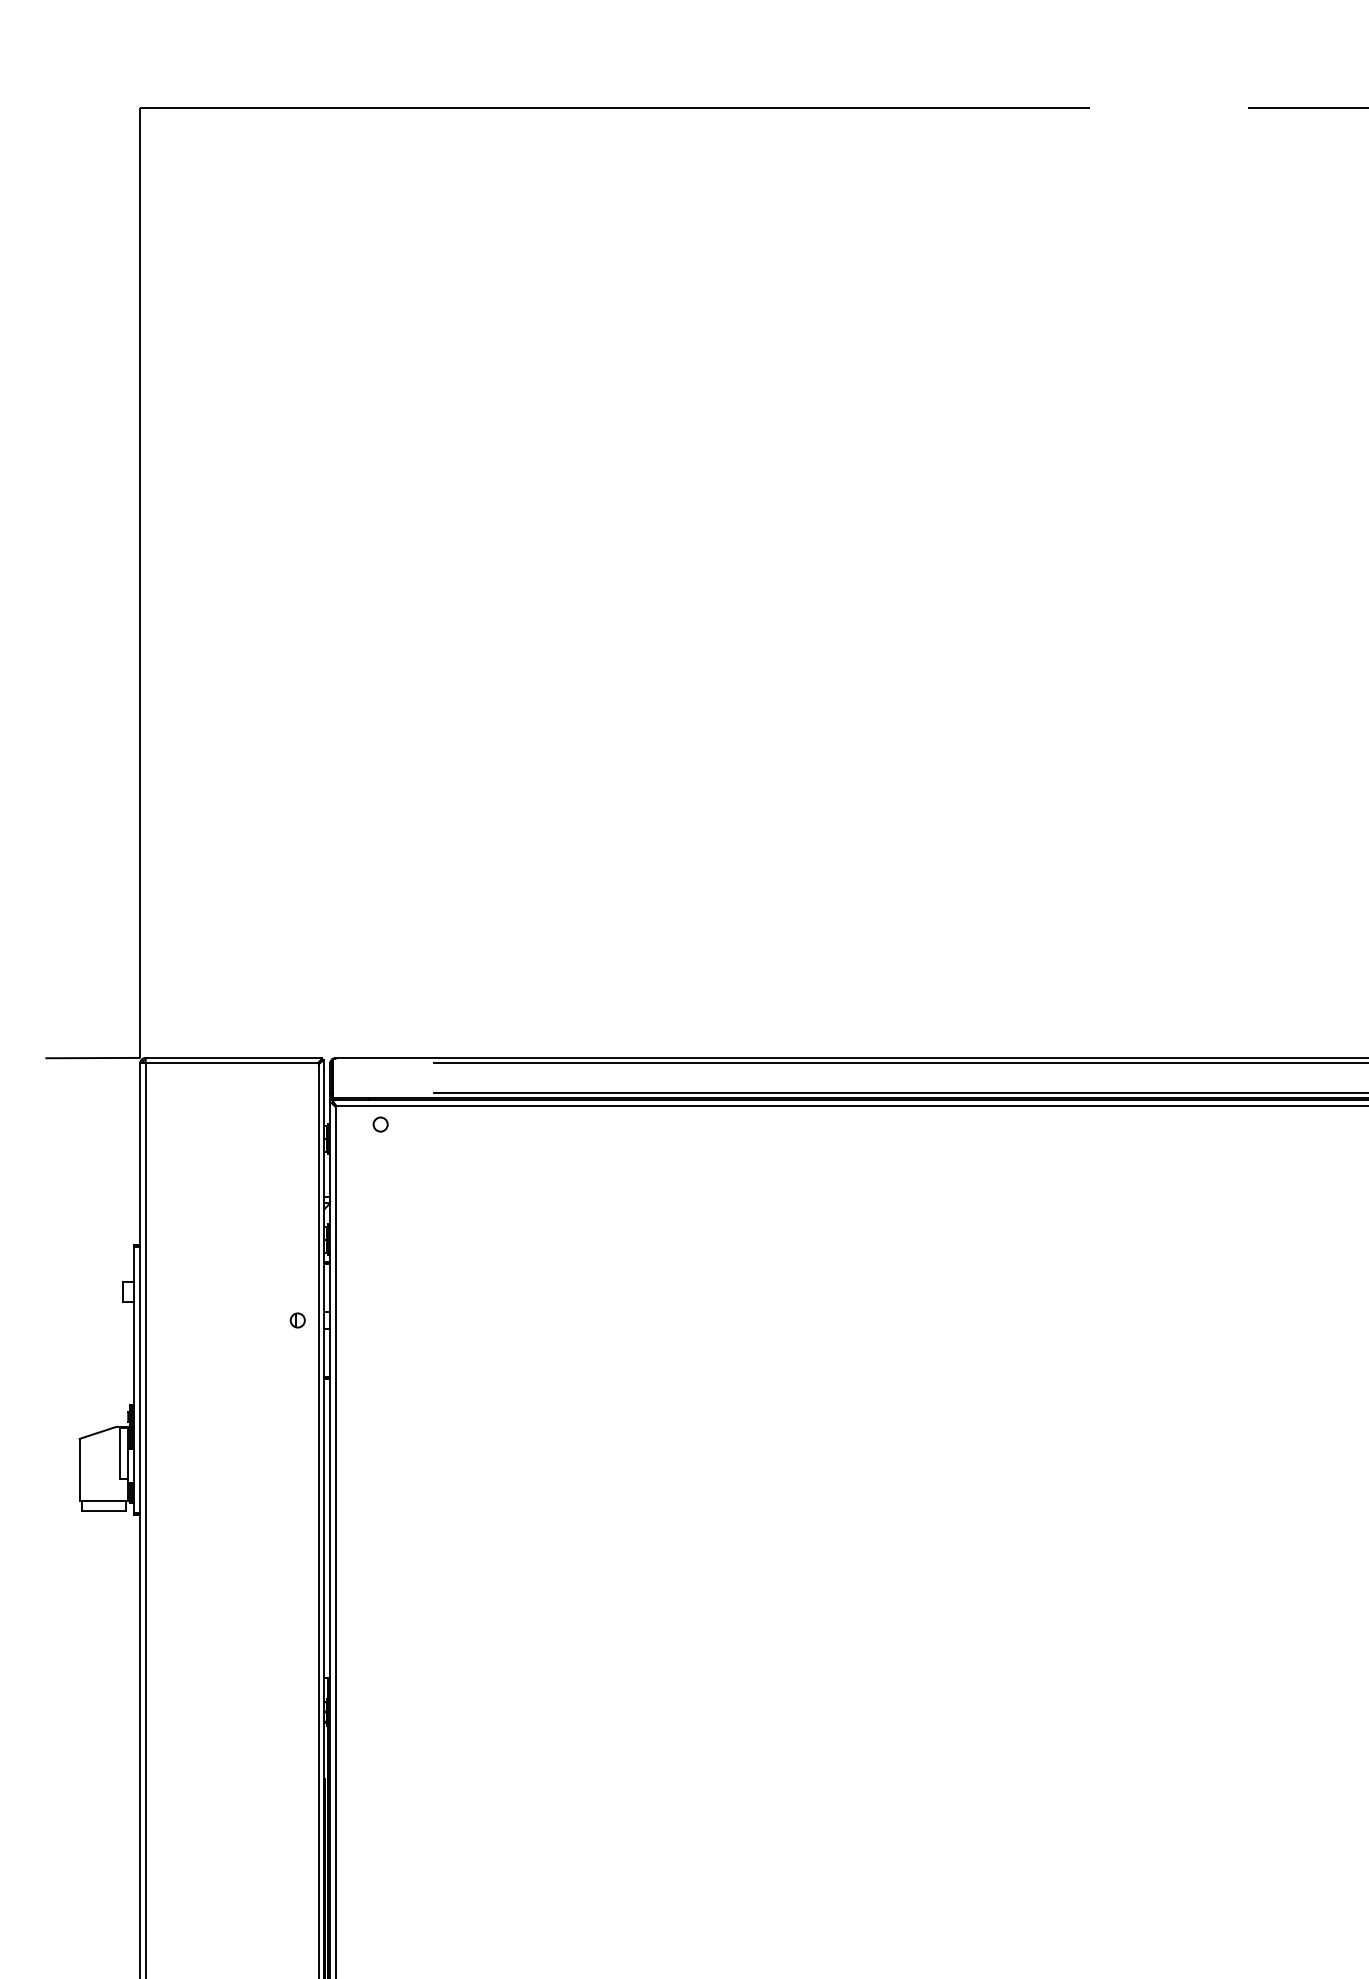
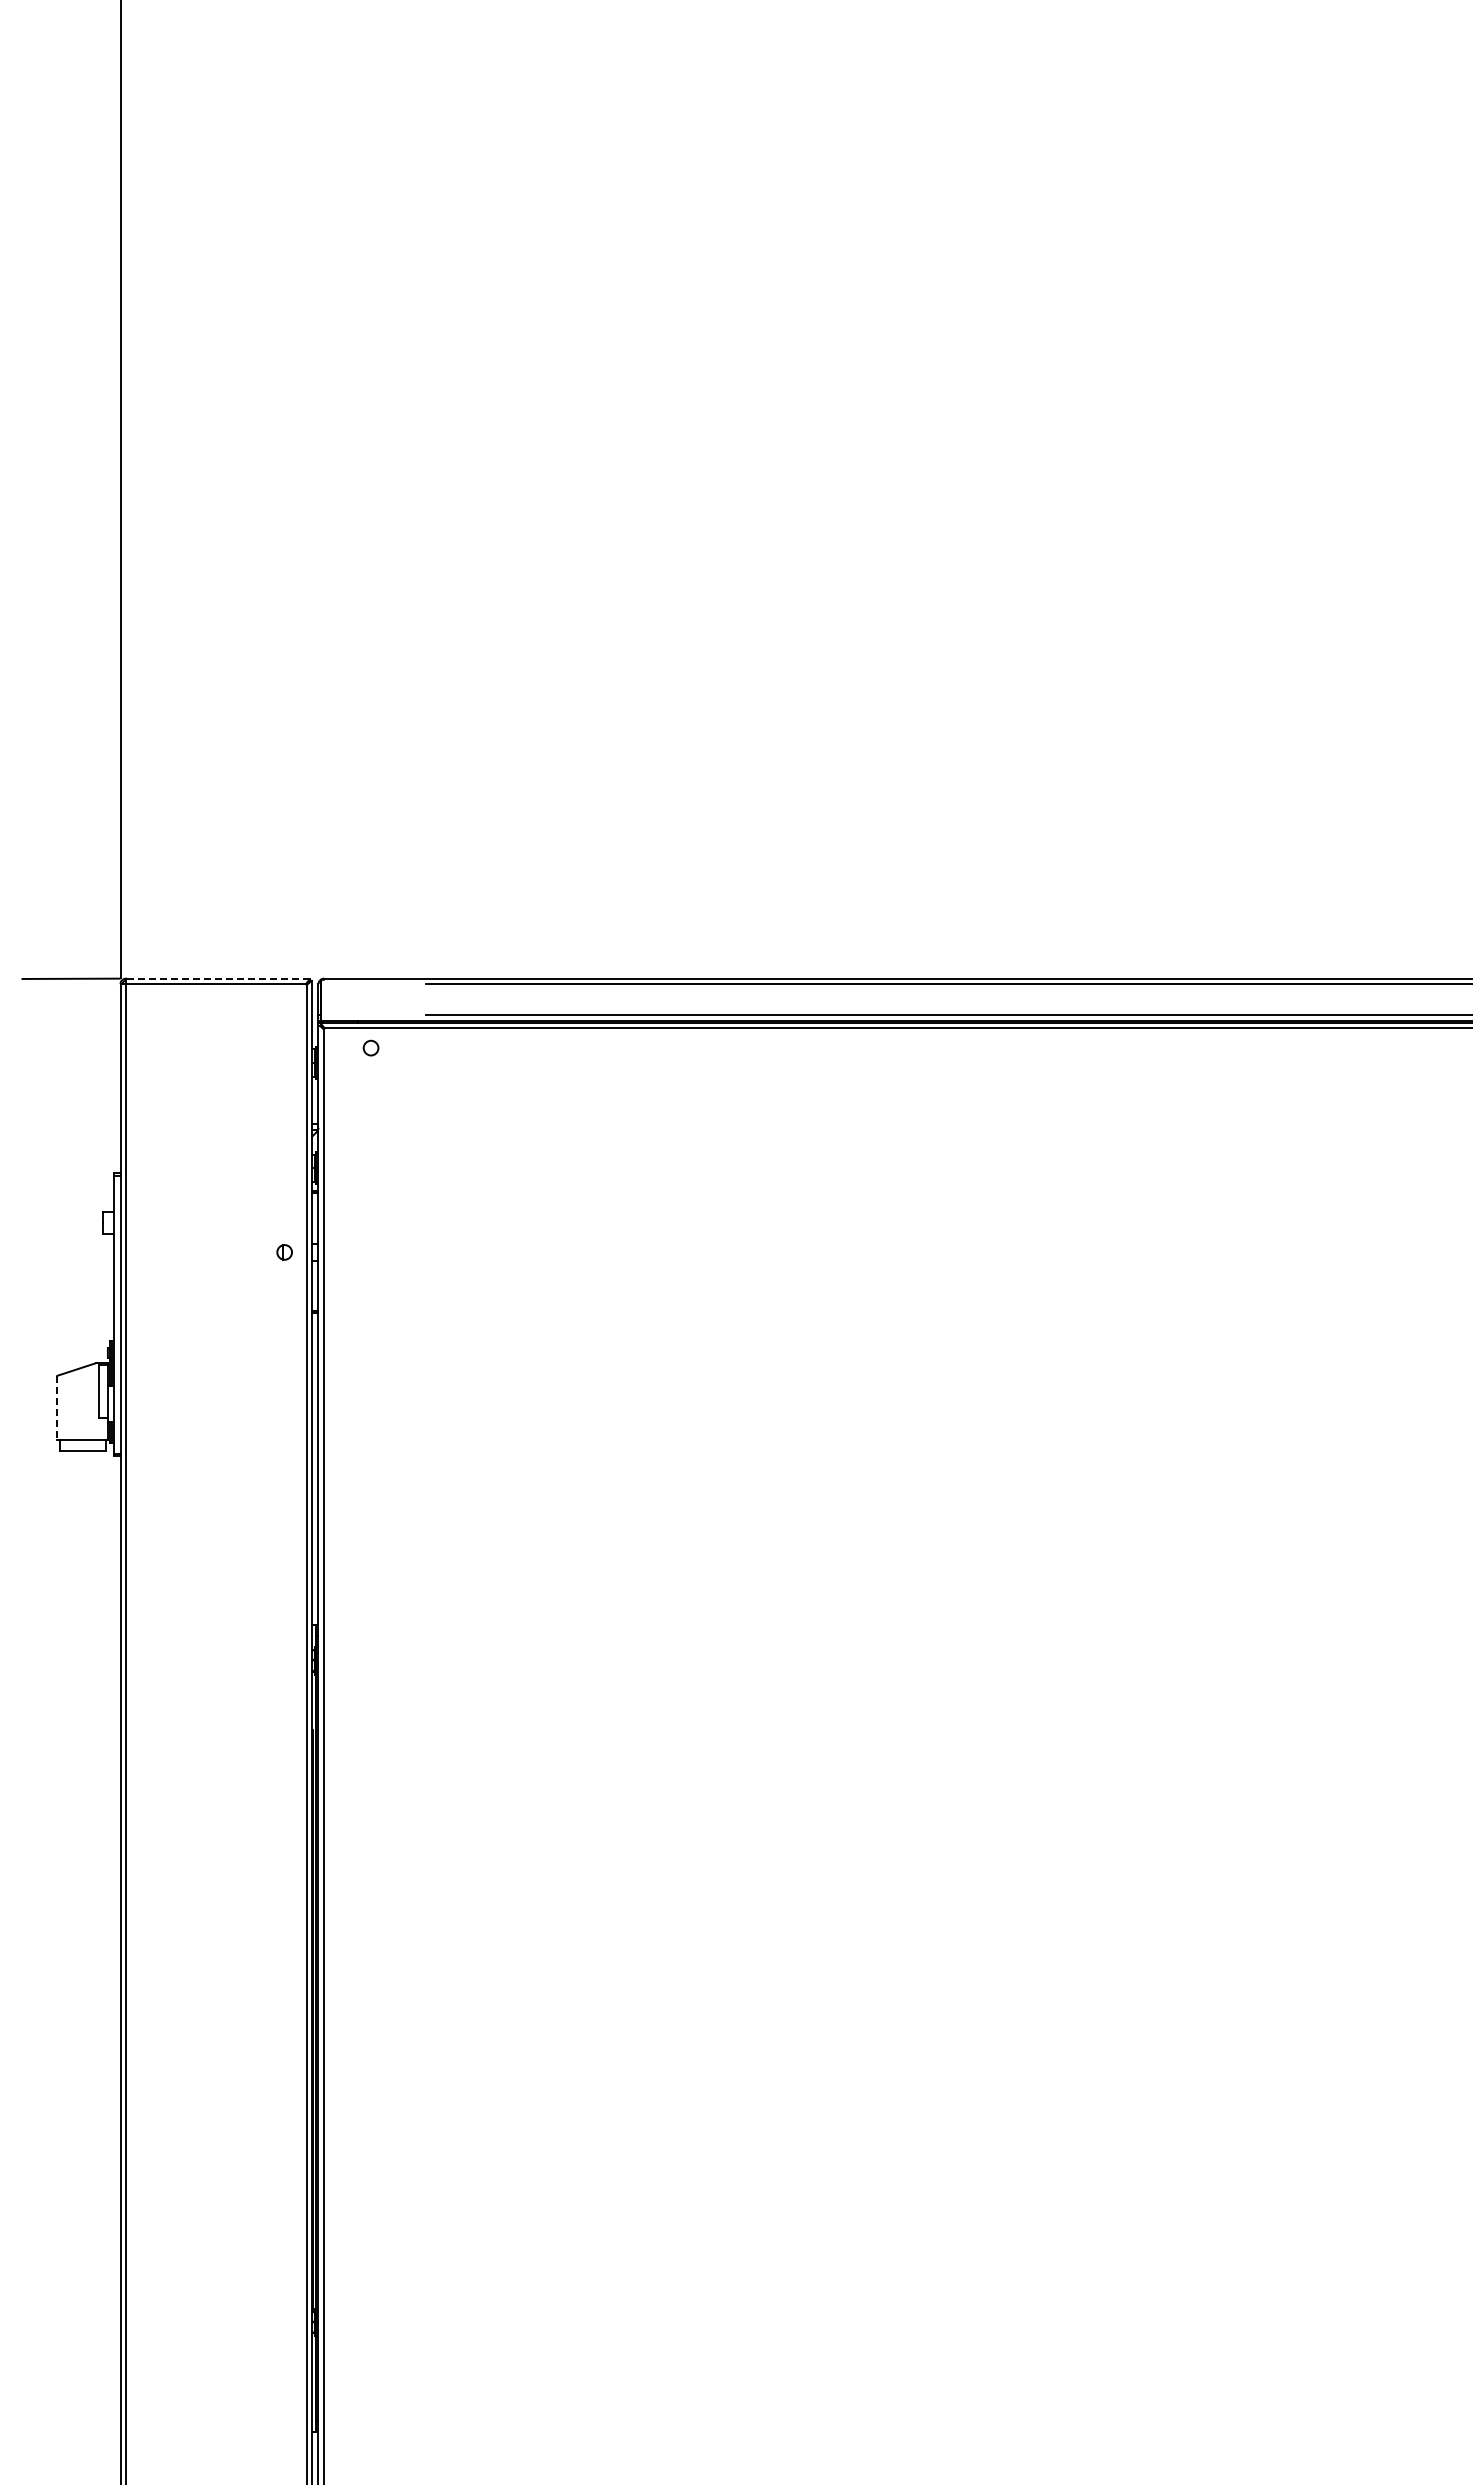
line: (235, 1057) -> (219, 978), solid -> dashed
line: (79, 1470) -> (57, 1408), solid -> dashed

